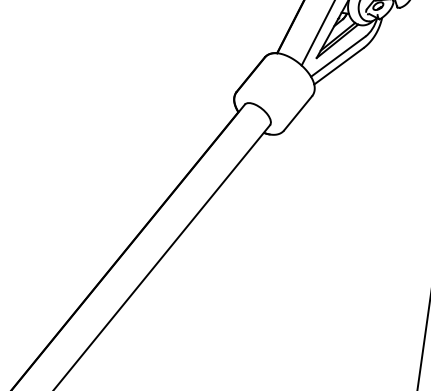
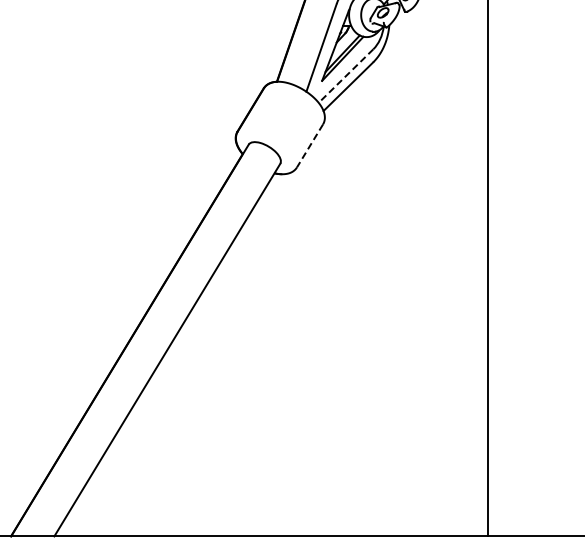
line: (337, 57) -> (345, 76), solid -> dashed
line: (297, 113) -> (309, 146), solid -> dashed

